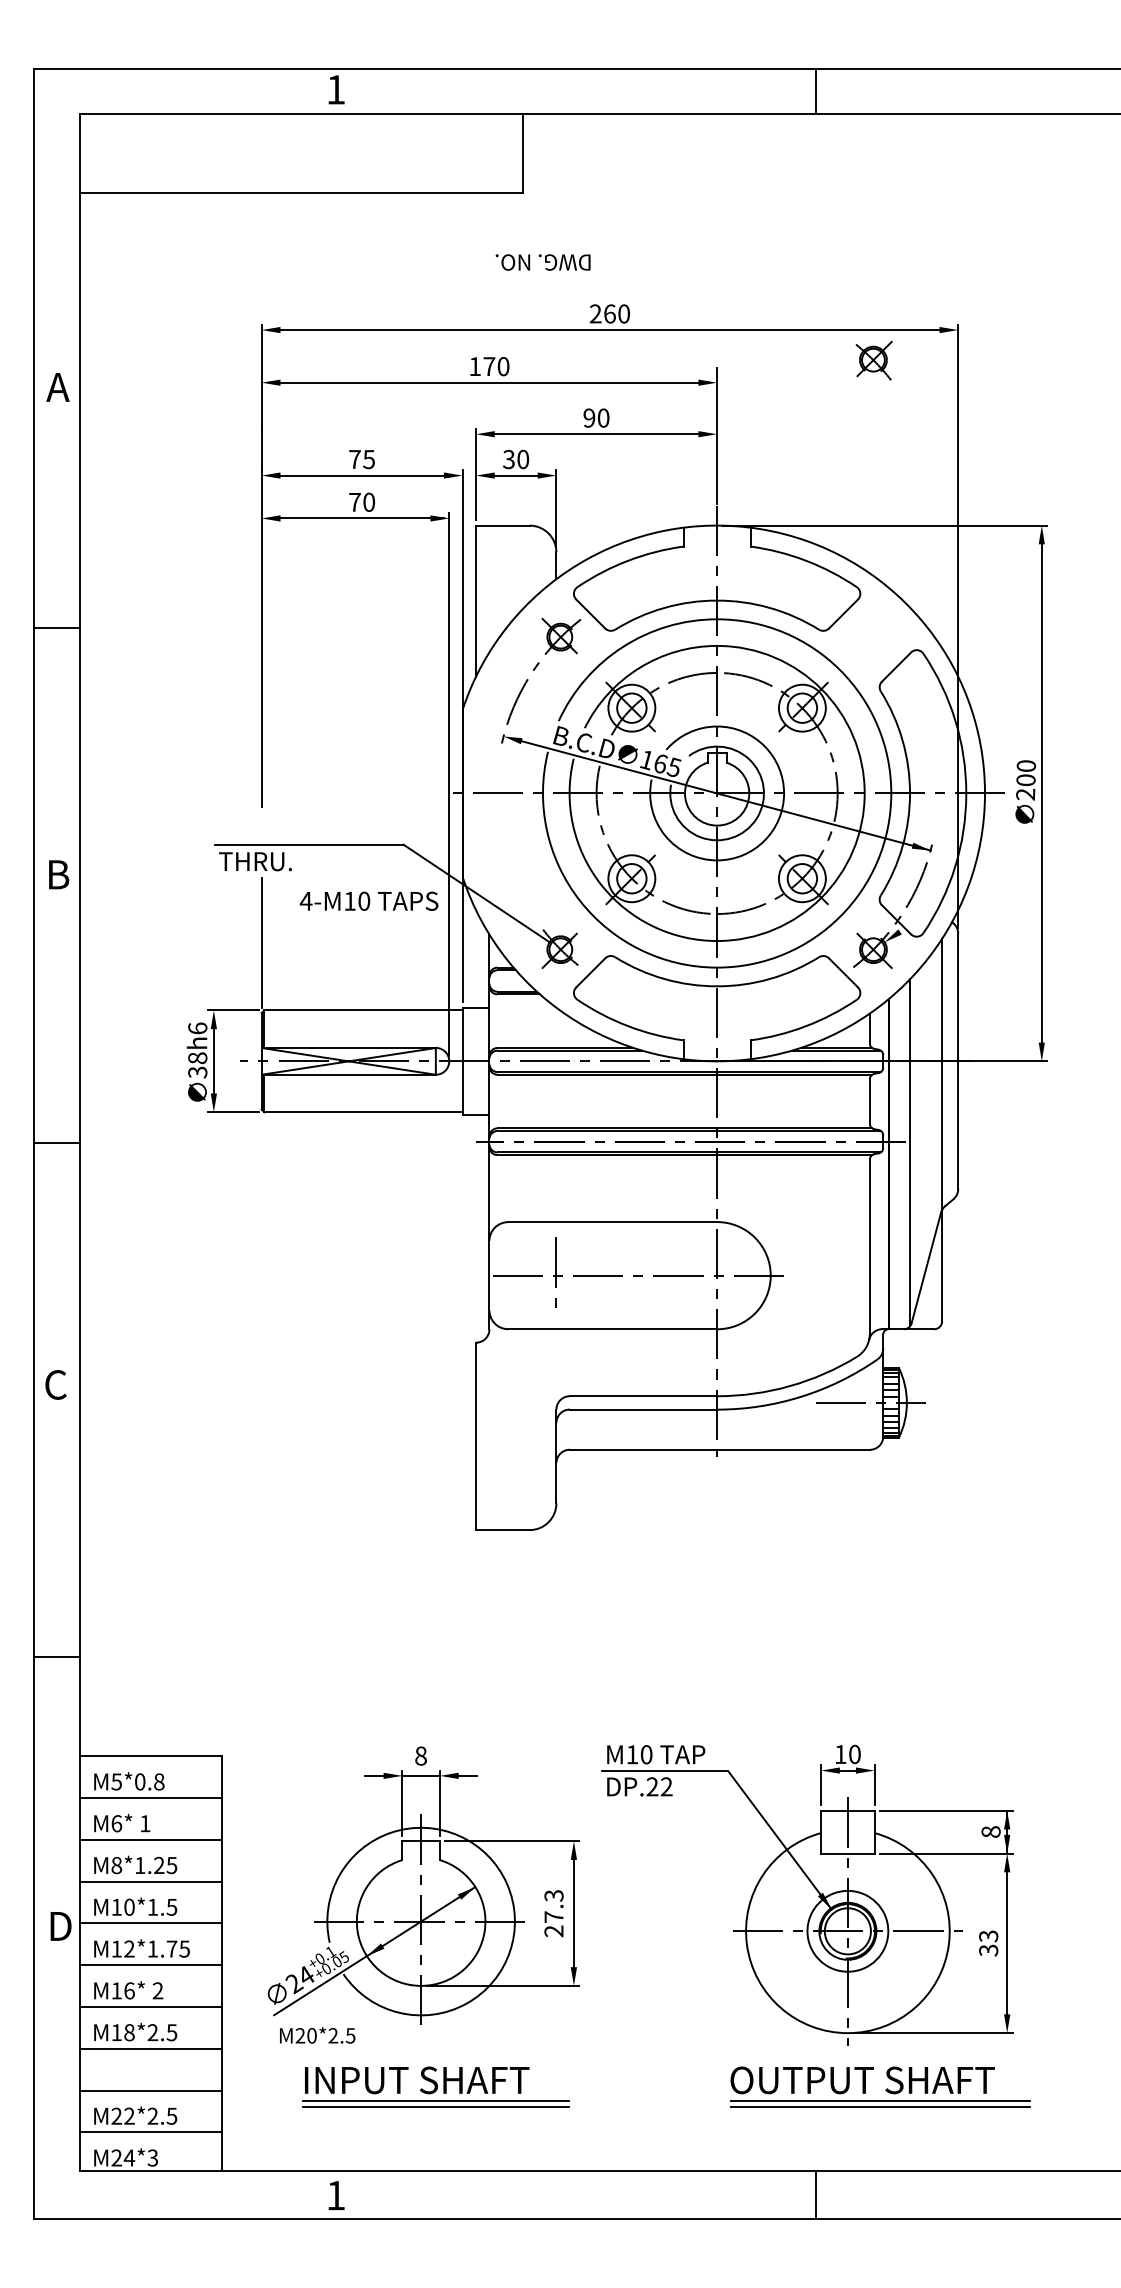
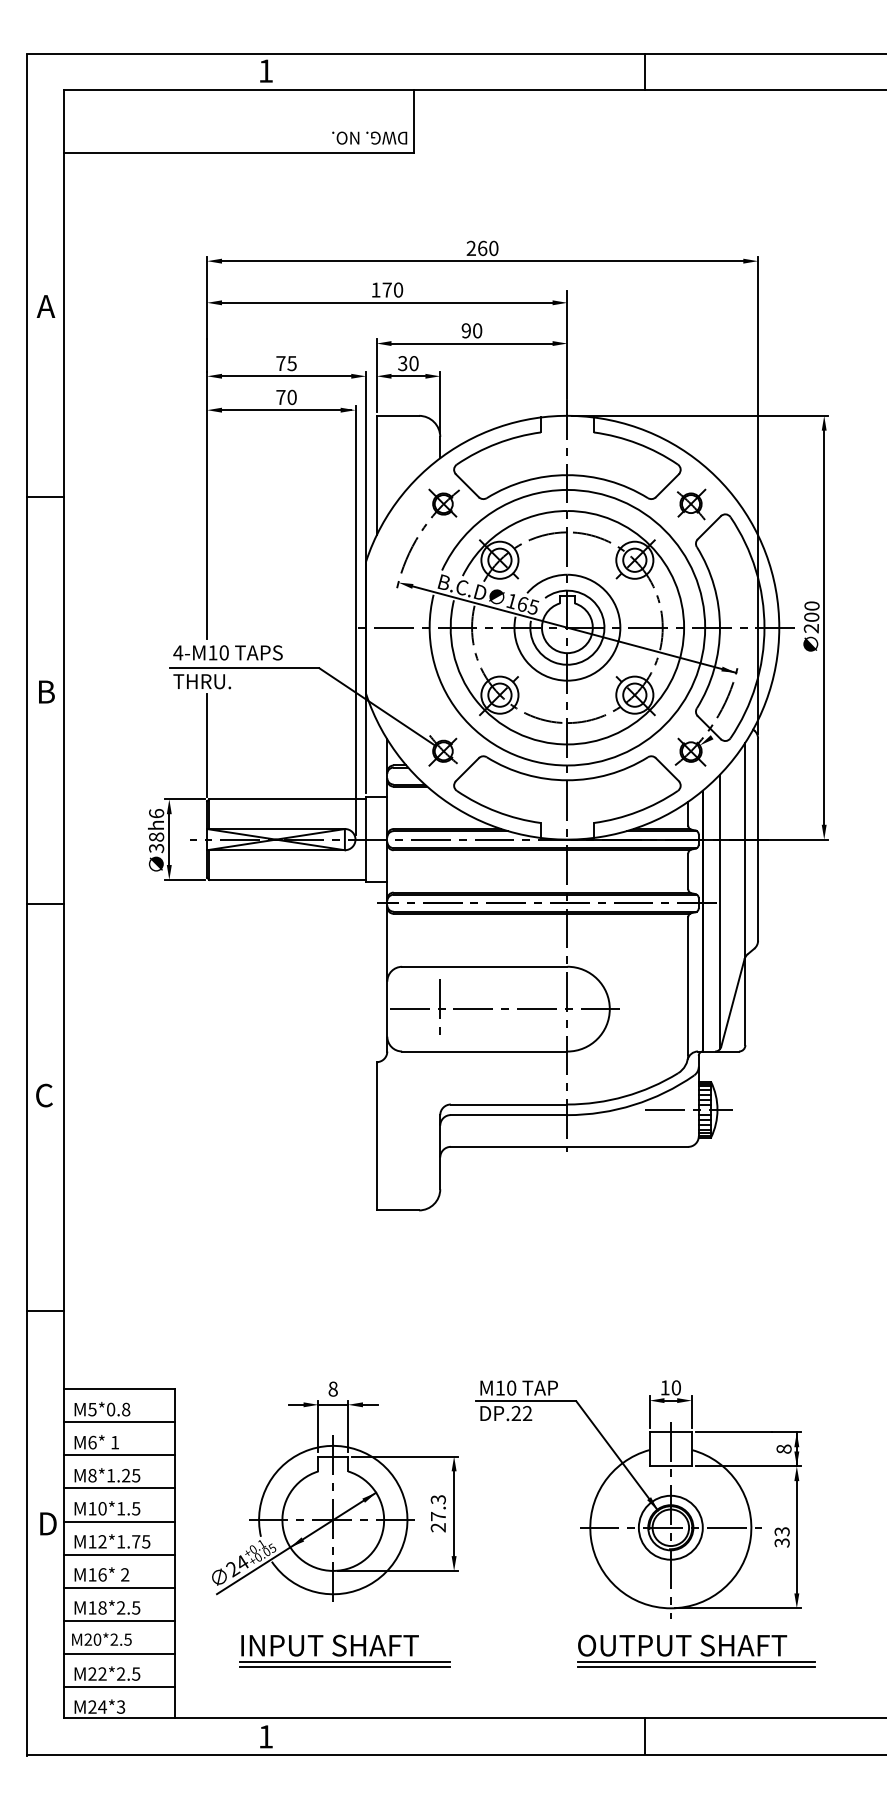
text: (542, 262) -> (369, 138), moved
part: (873, 360) -> (691, 504), moved
text: (368, 900) -> (227, 652), moved
text: (317, 2035) -> (101, 1639), moved

